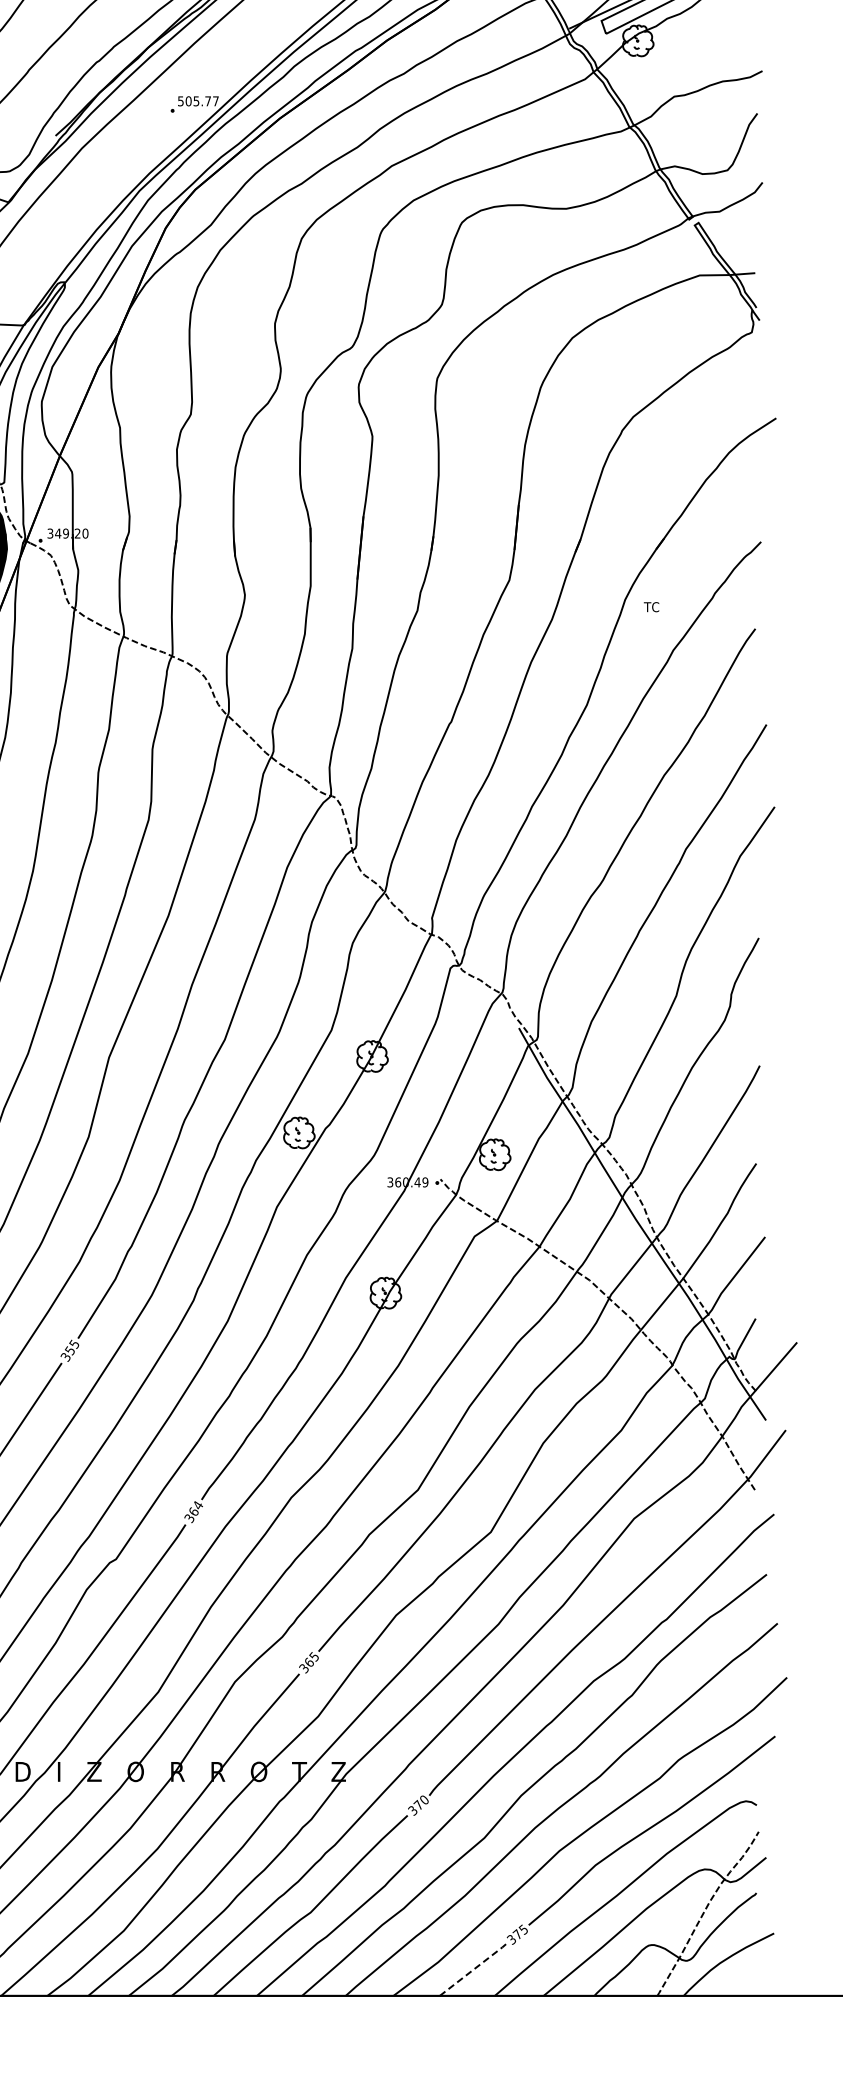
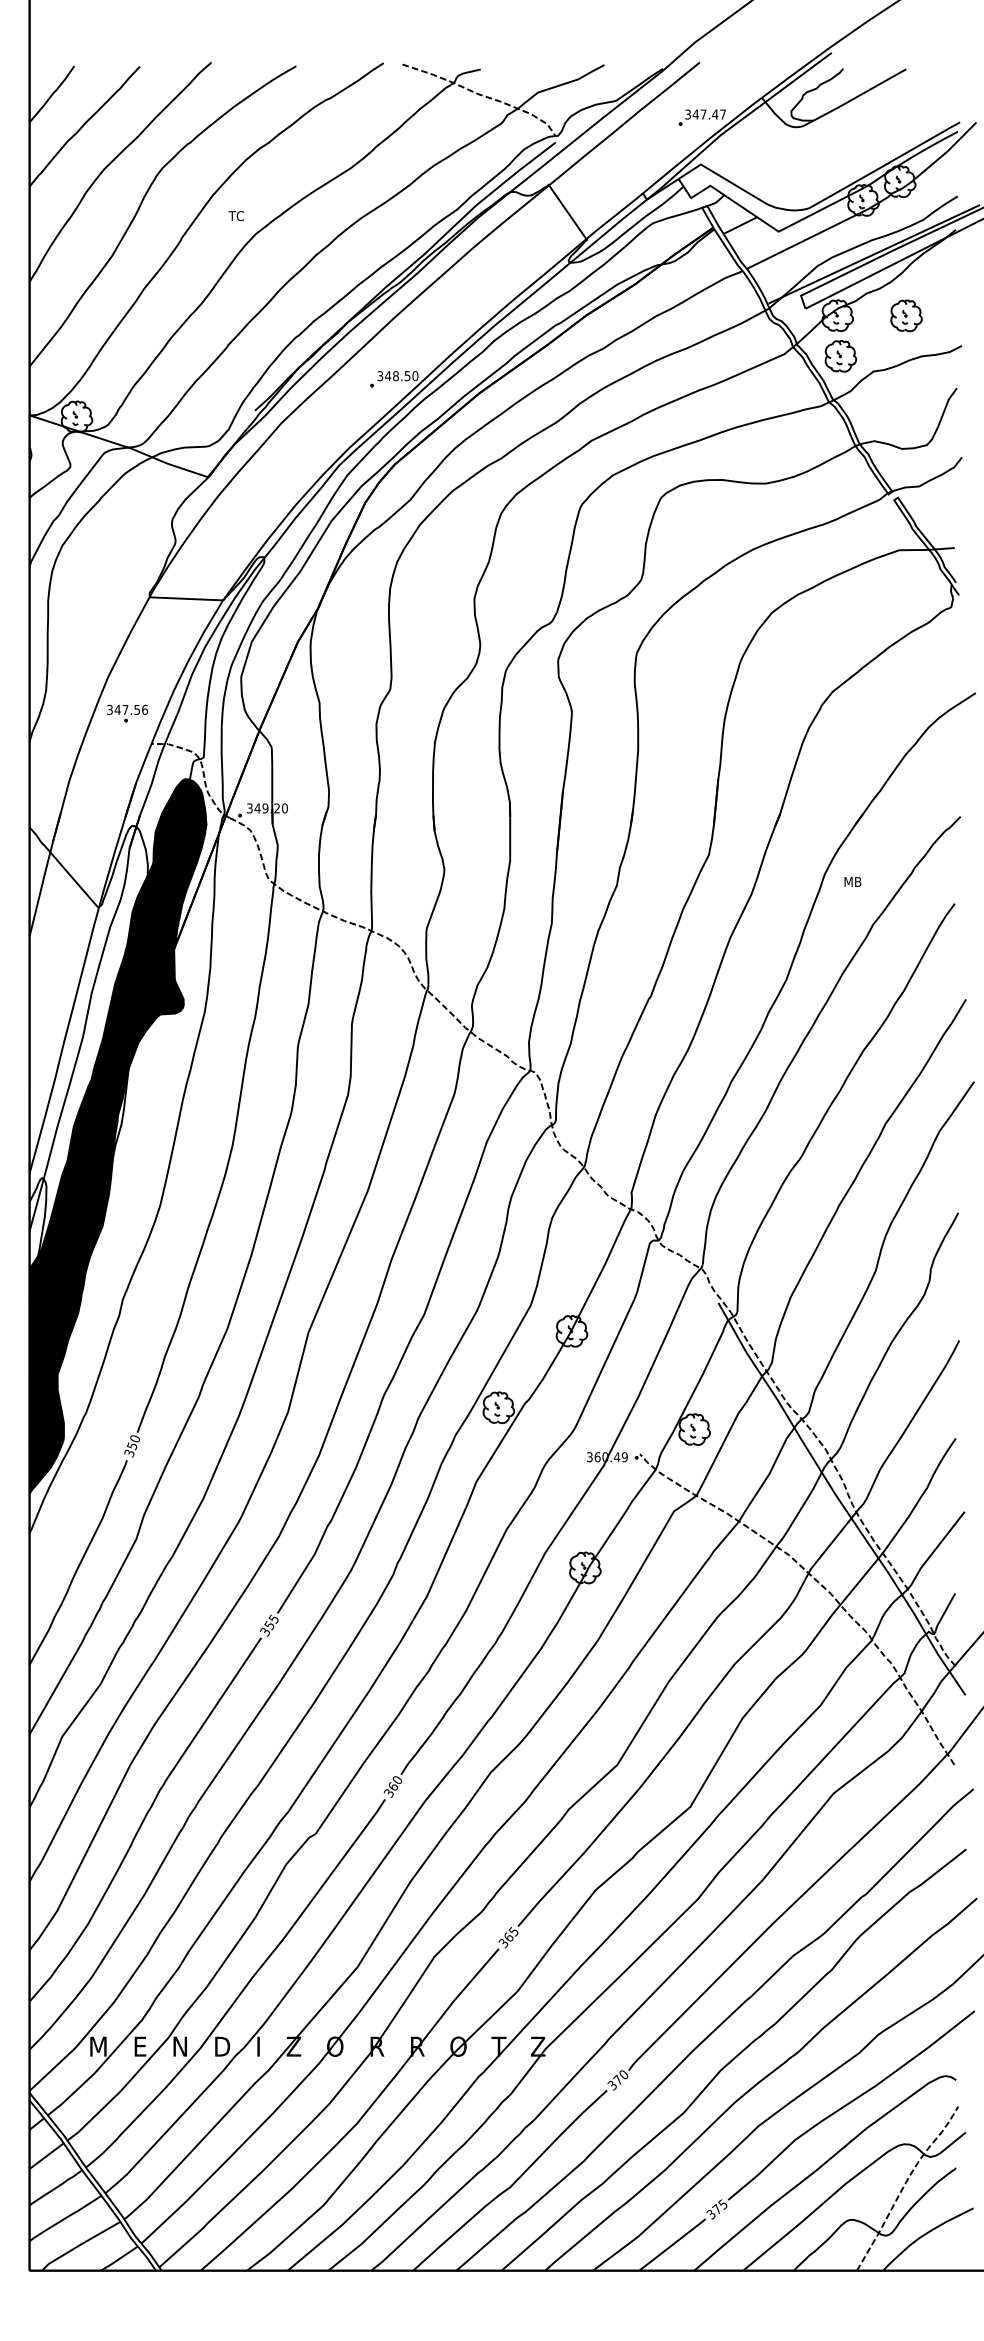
part: (707, 40) -> (906, 315), added
part: (641, 81) -> (840, 356), added
text: (198, 101) -> (397, 376), 505.77 -> 348.50
text: (653, 606) -> (852, 881), TC -> MB
text: (198, 1505) -> (397, 1780), 364 -> 360
line: (474, 1969) -> (673, 2244), dashed -> solid

